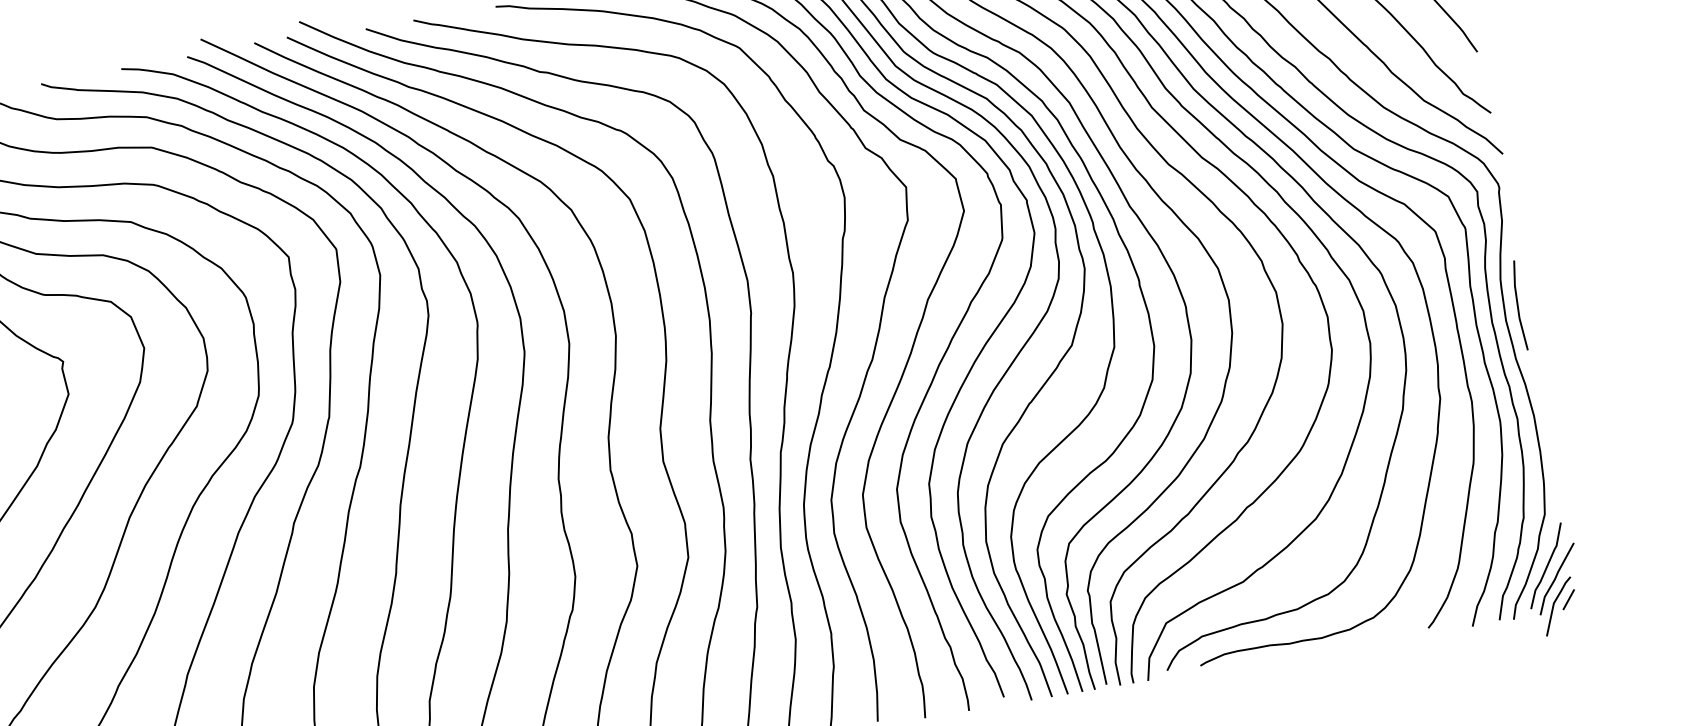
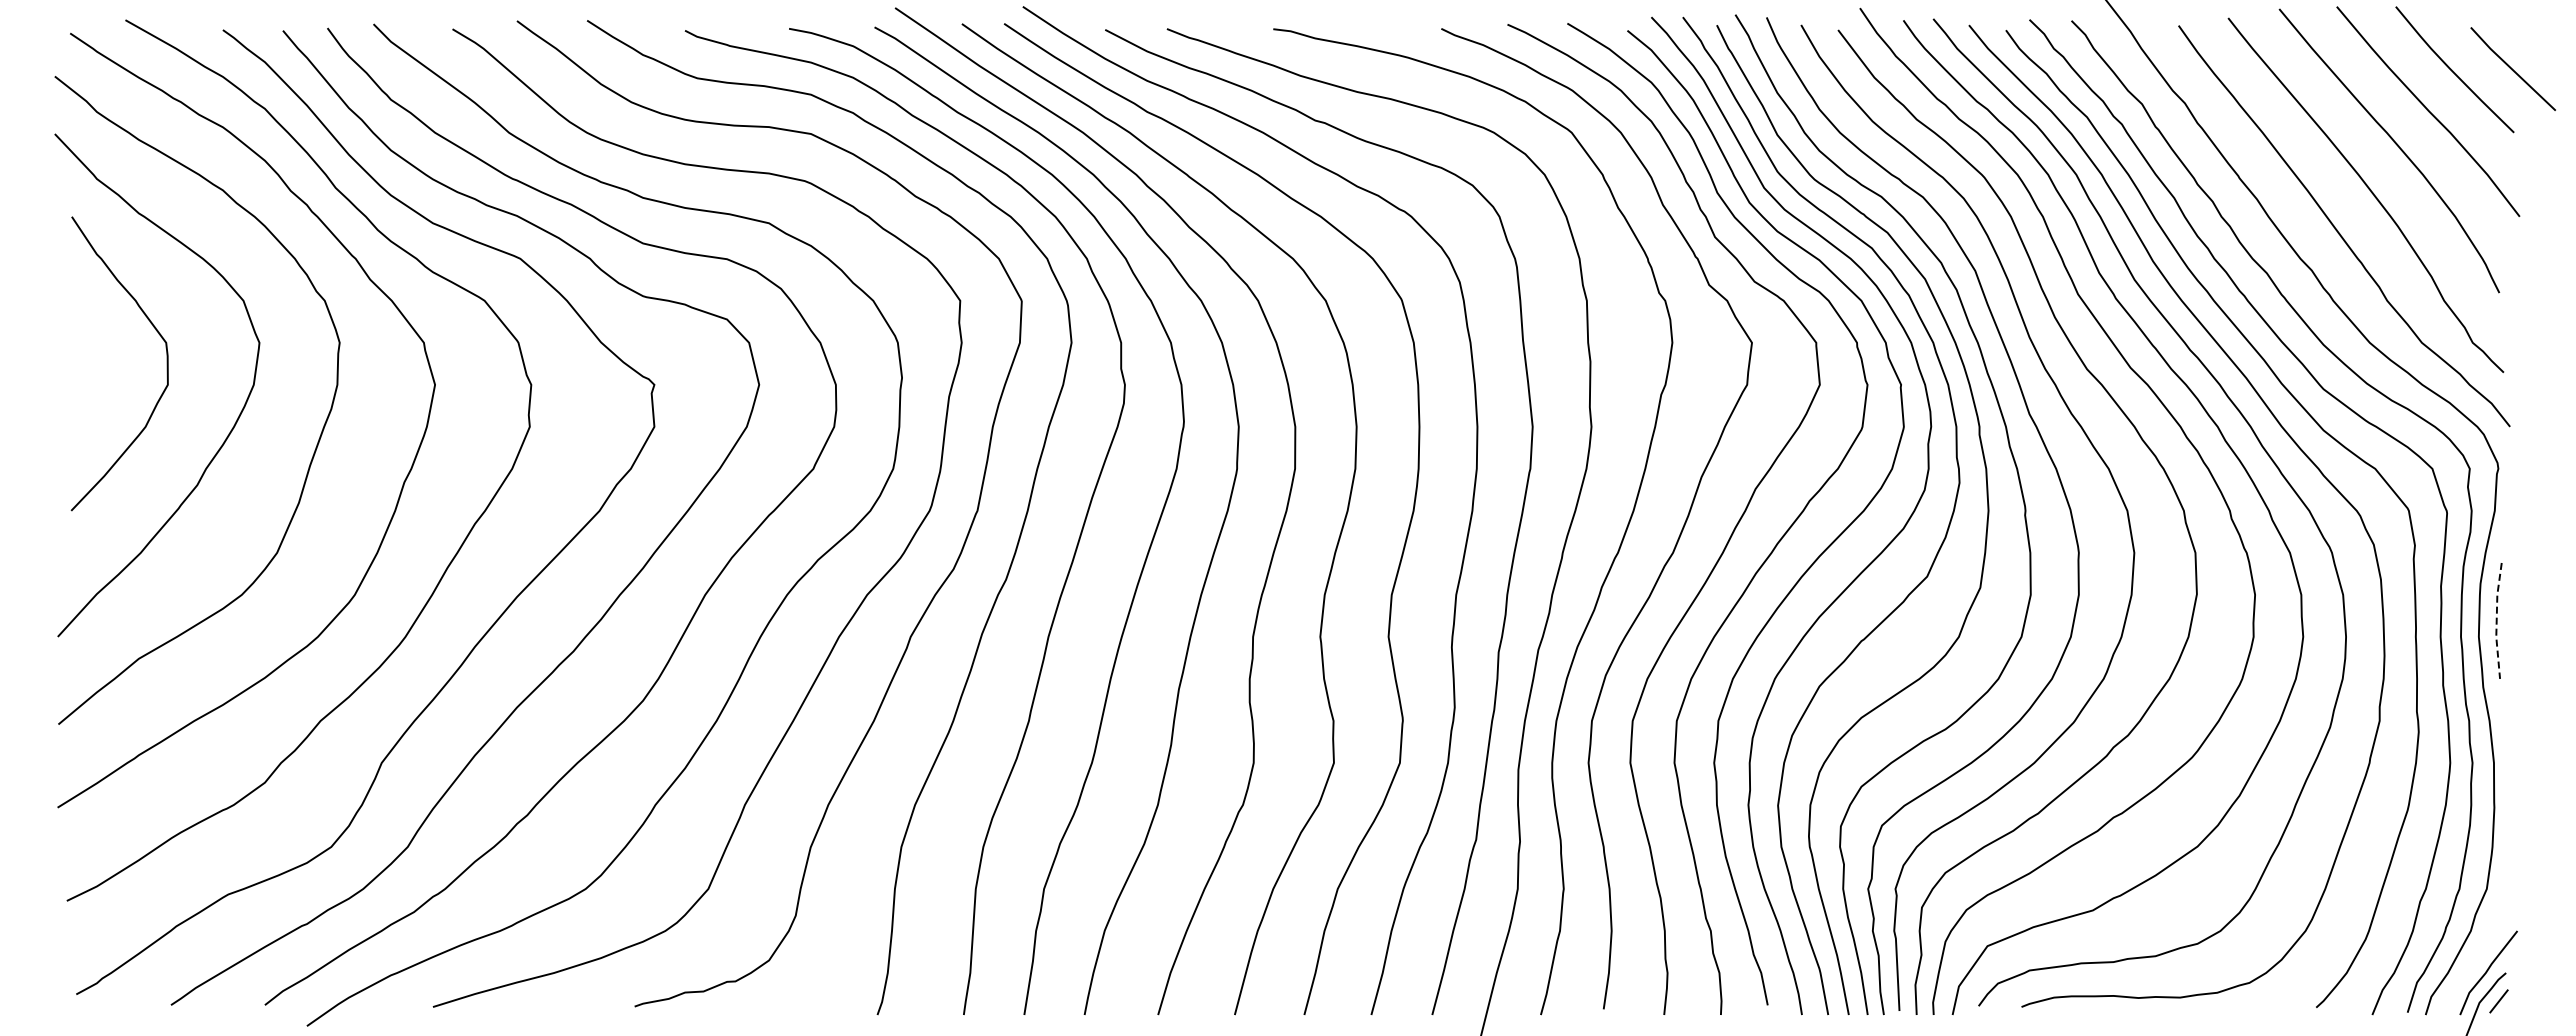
line: (1517, 306) -> (2496, 621), solid -> dashed
curve: (1546, 565) -> (2478, 953), removed

